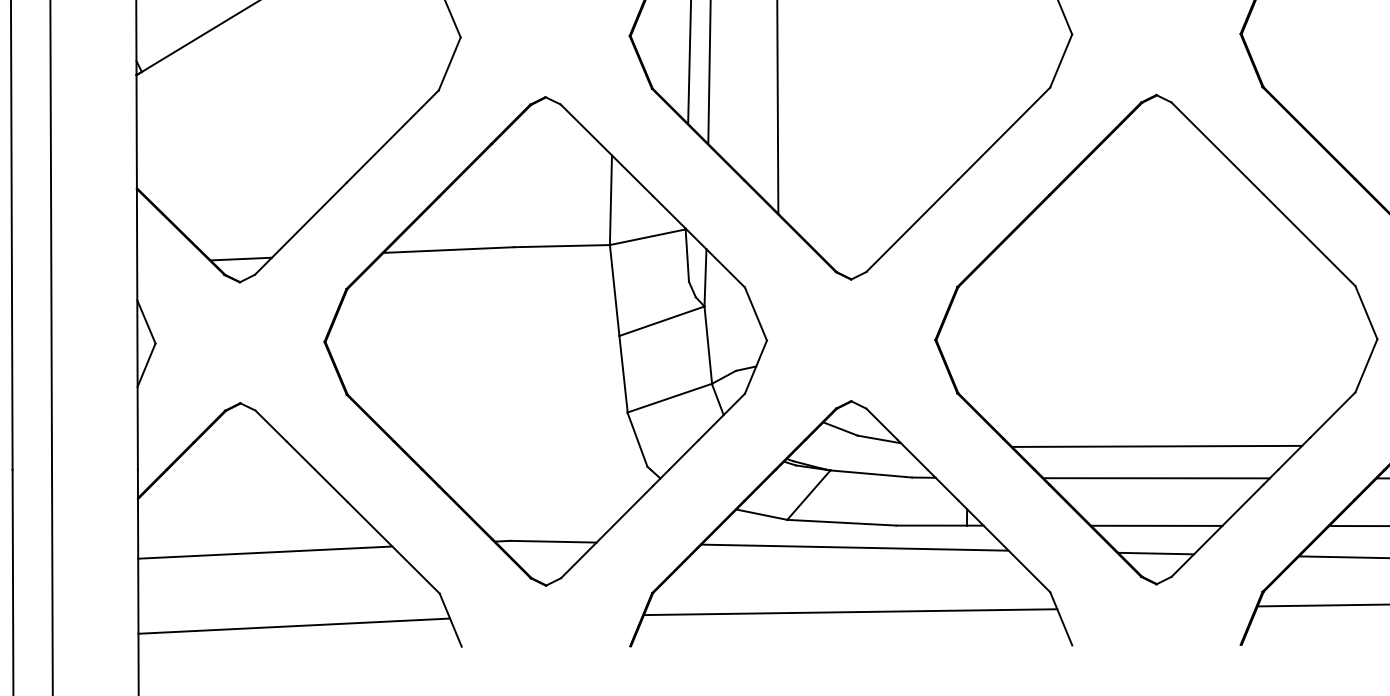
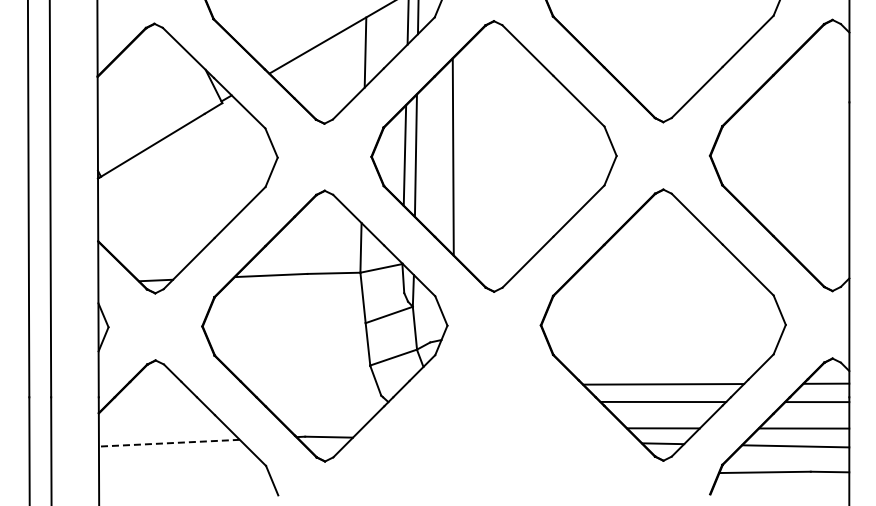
part: (850, 524) -> (493, 427), removed
line: (265, 553) -> (169, 443), solid -> dashed
line: (294, 625) -> (185, 483), removed

